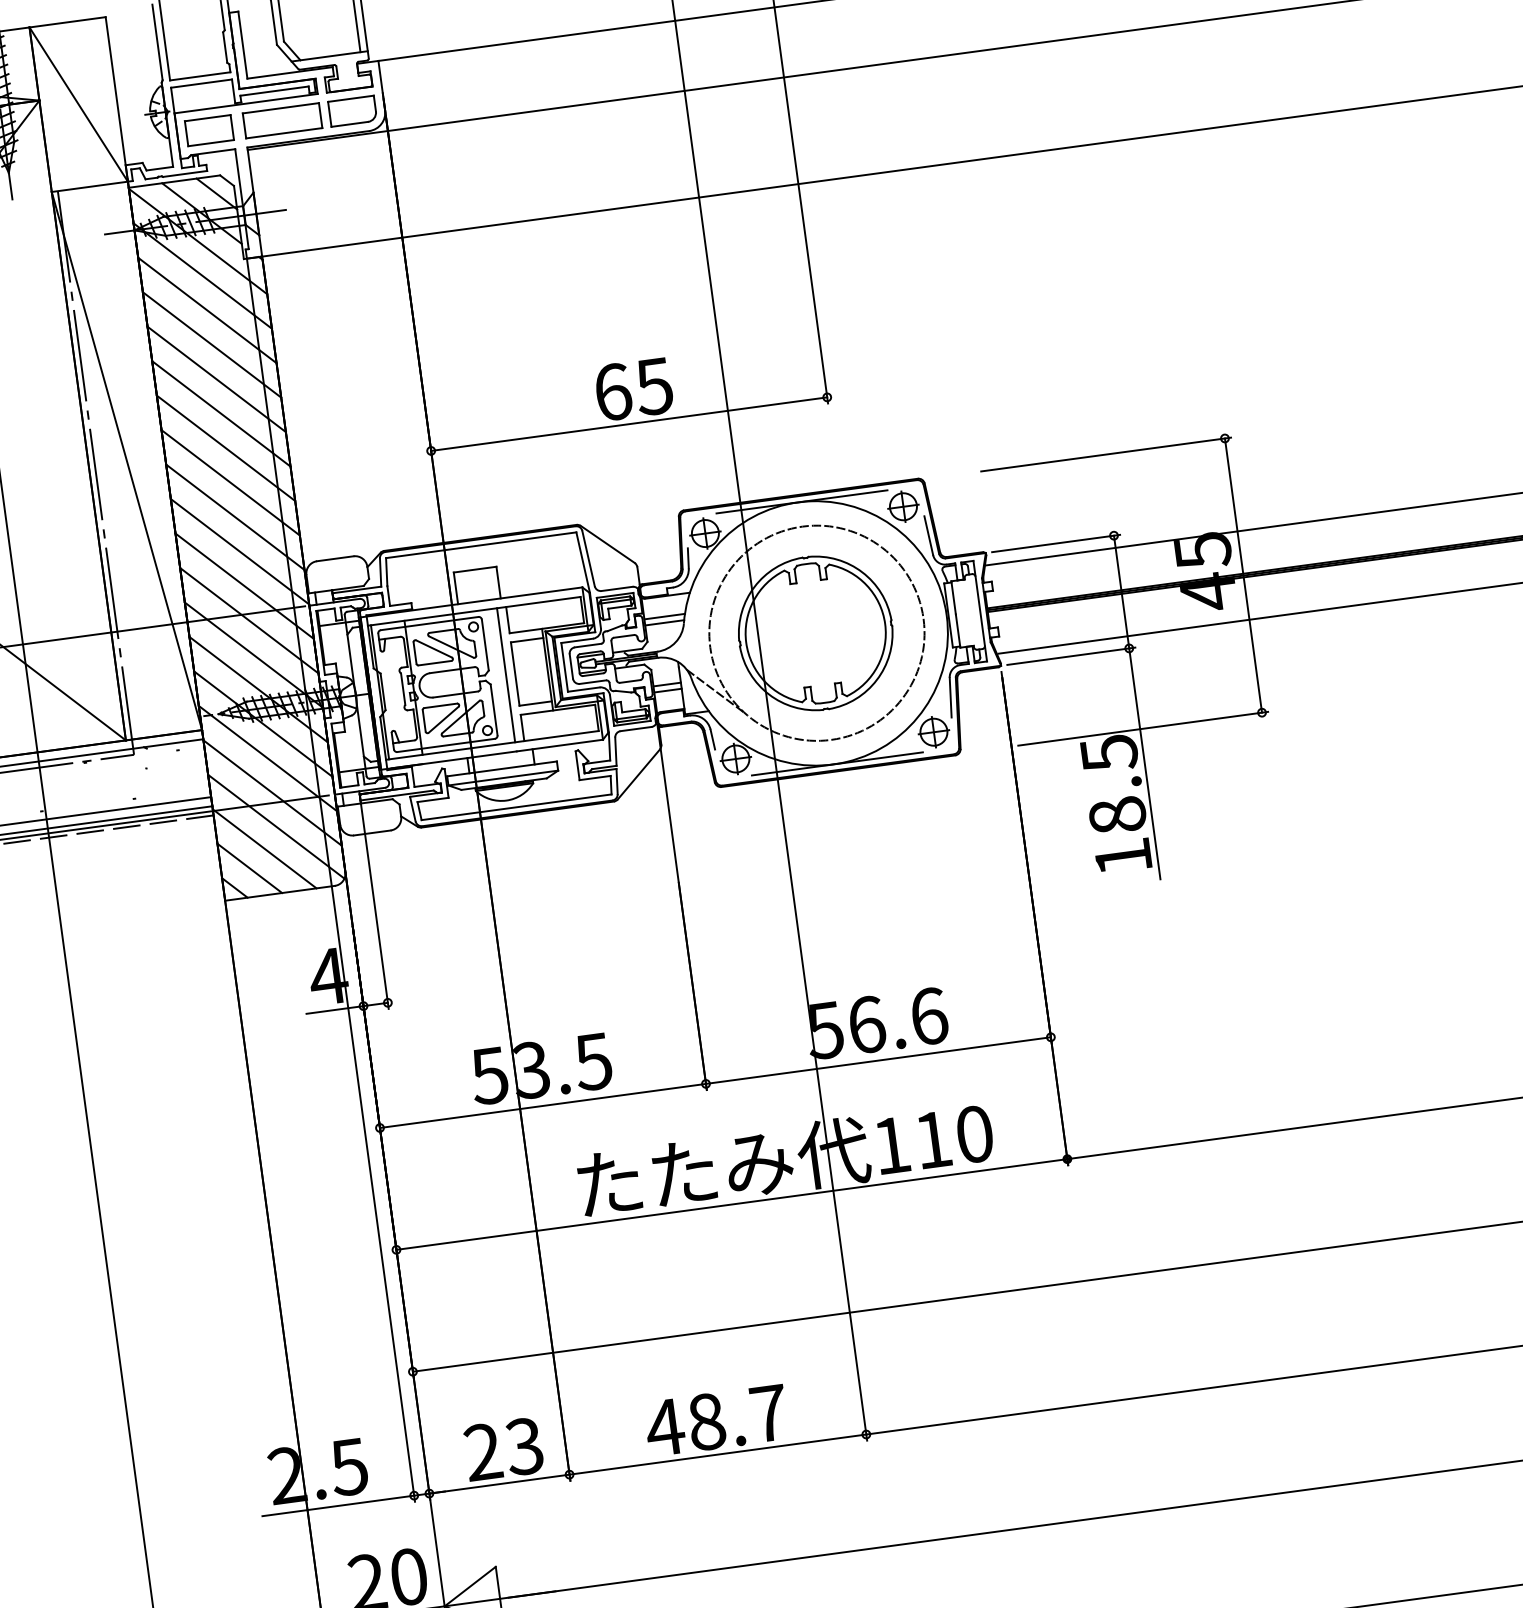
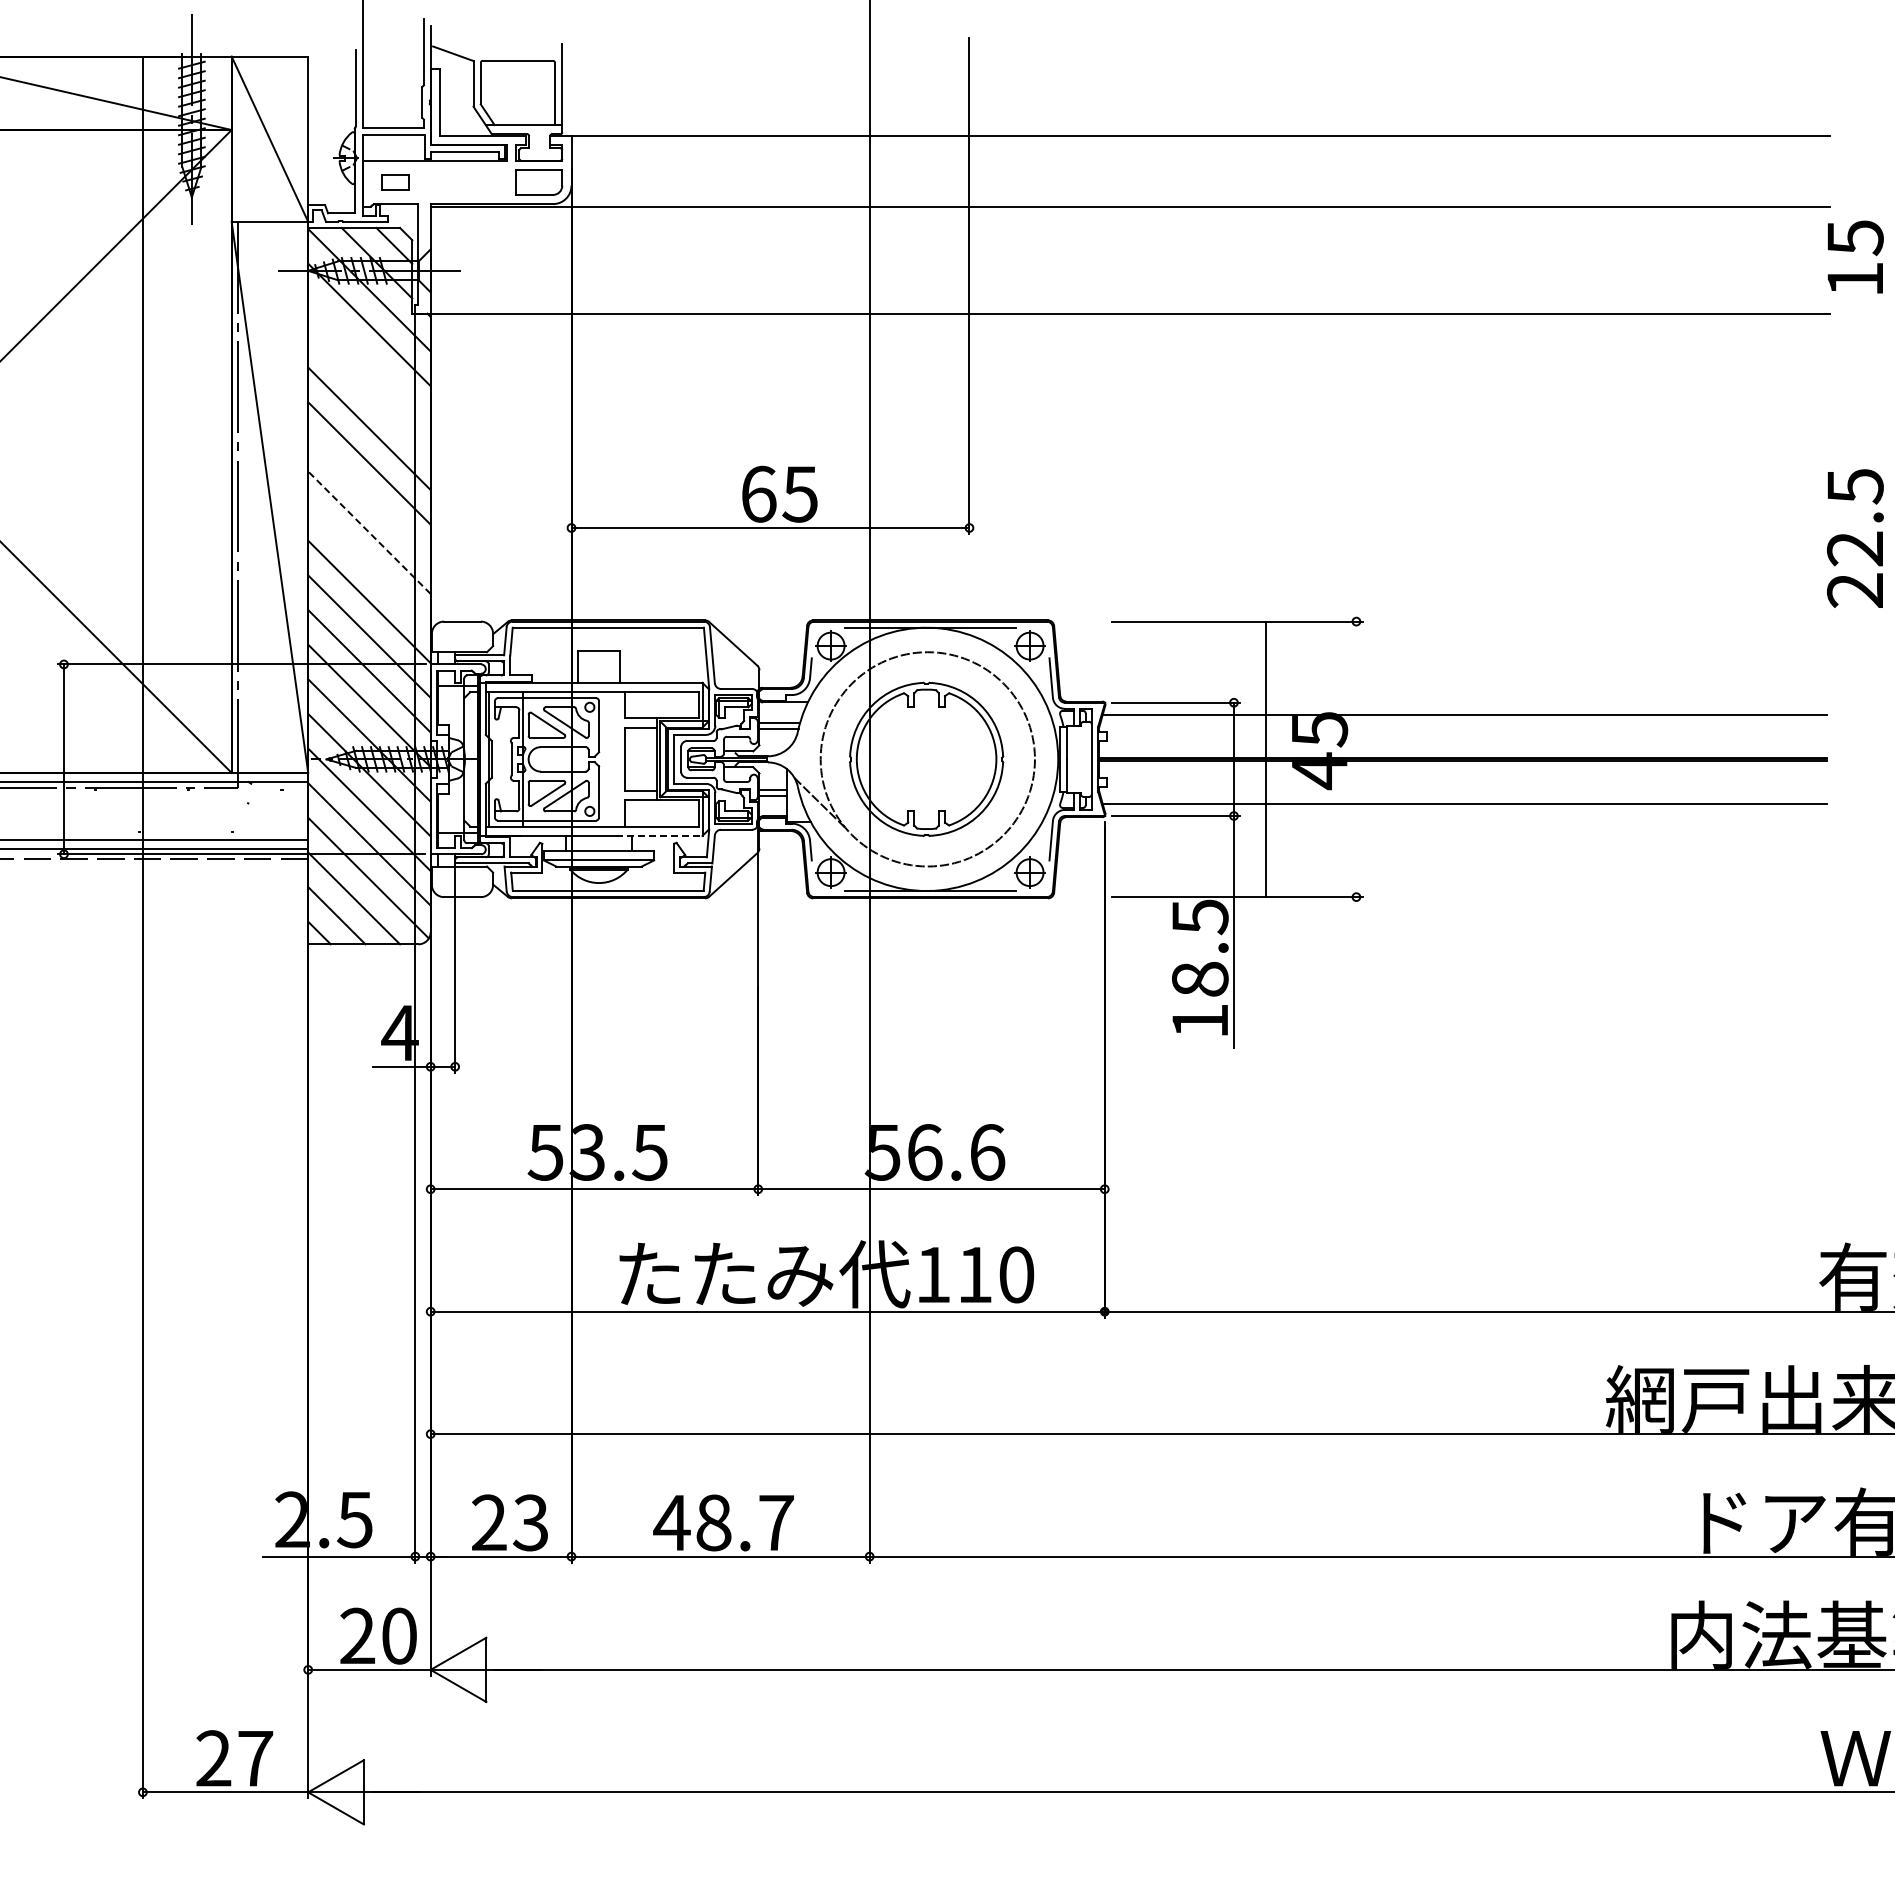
part: (282, 120) -> (468, 182), removed
part: (209, 130) -> (395, 182), size x0.6
line: (207, 310) -> (369, 359), removed
line: (212, 344) -> (369, 393), removed
line: (226, 447) -> (369, 497), removed
line: (230, 482) -> (369, 532), solid -> dashed
line: (235, 517) -> (369, 567), removed
line: (1243, 575) -> (1266, 759), moved
line: (506, 675) -> (615, 759), removed
line: (560, 745) -> (659, 835), solid -> dashed

